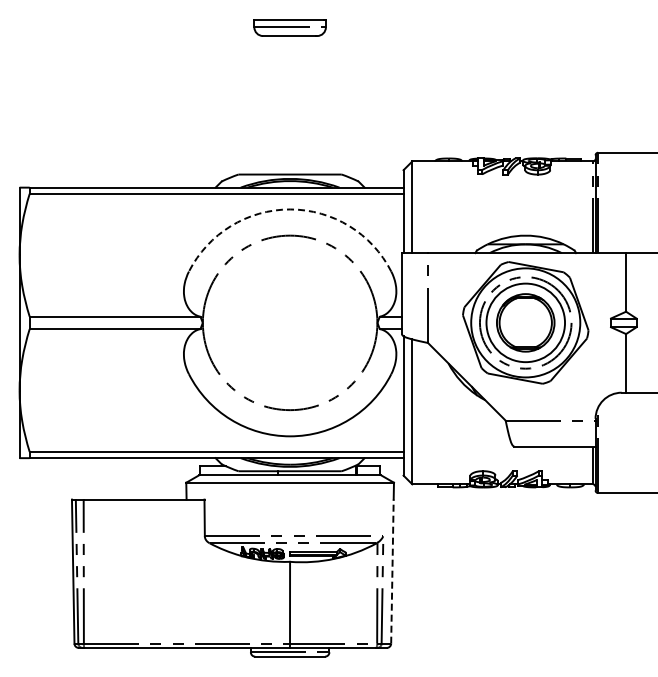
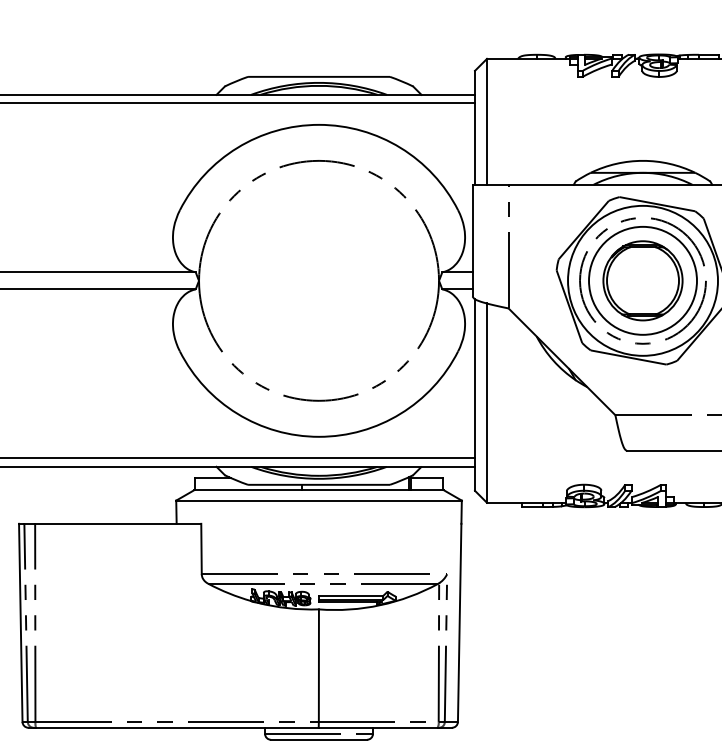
arc: (290, 209) -> (319, 124), dashed -> solid
line: (392, 571) -> (459, 622), dashed -> solid

